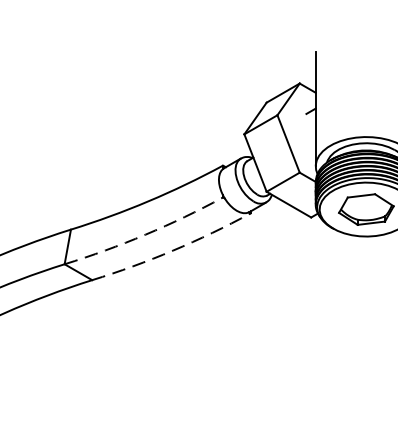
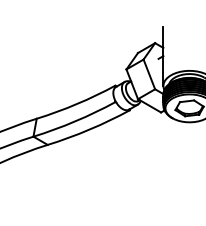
arc: (145, 234) -> (75, 121), dashed -> solid
arc: (172, 250) -> (89, 129), dashed -> solid

